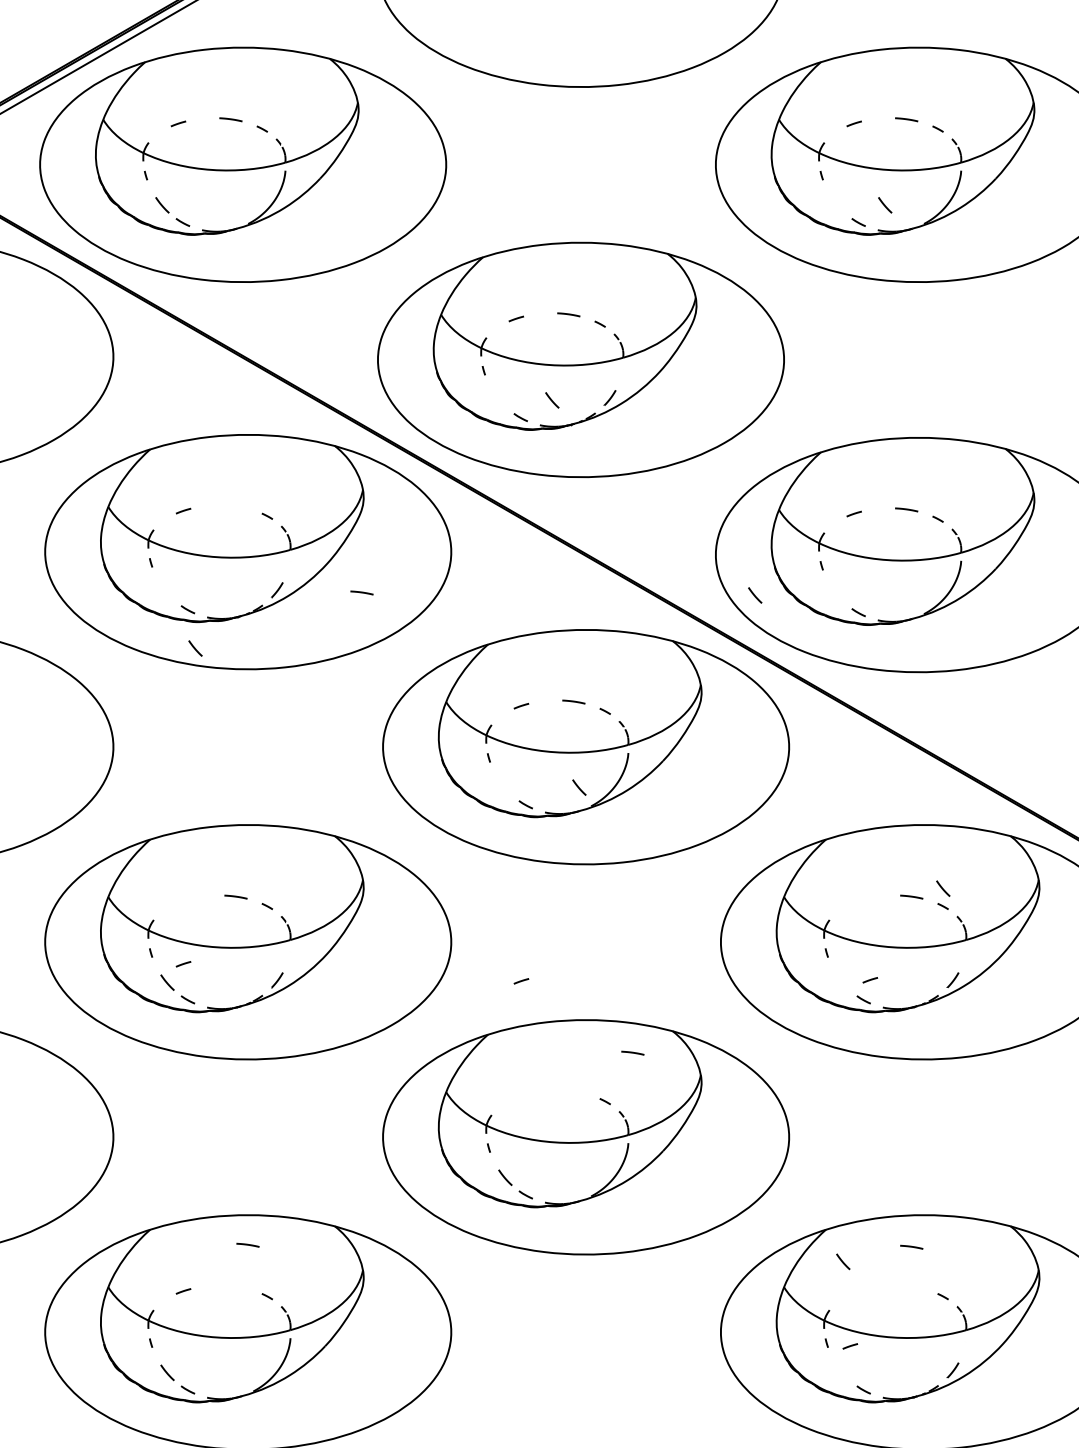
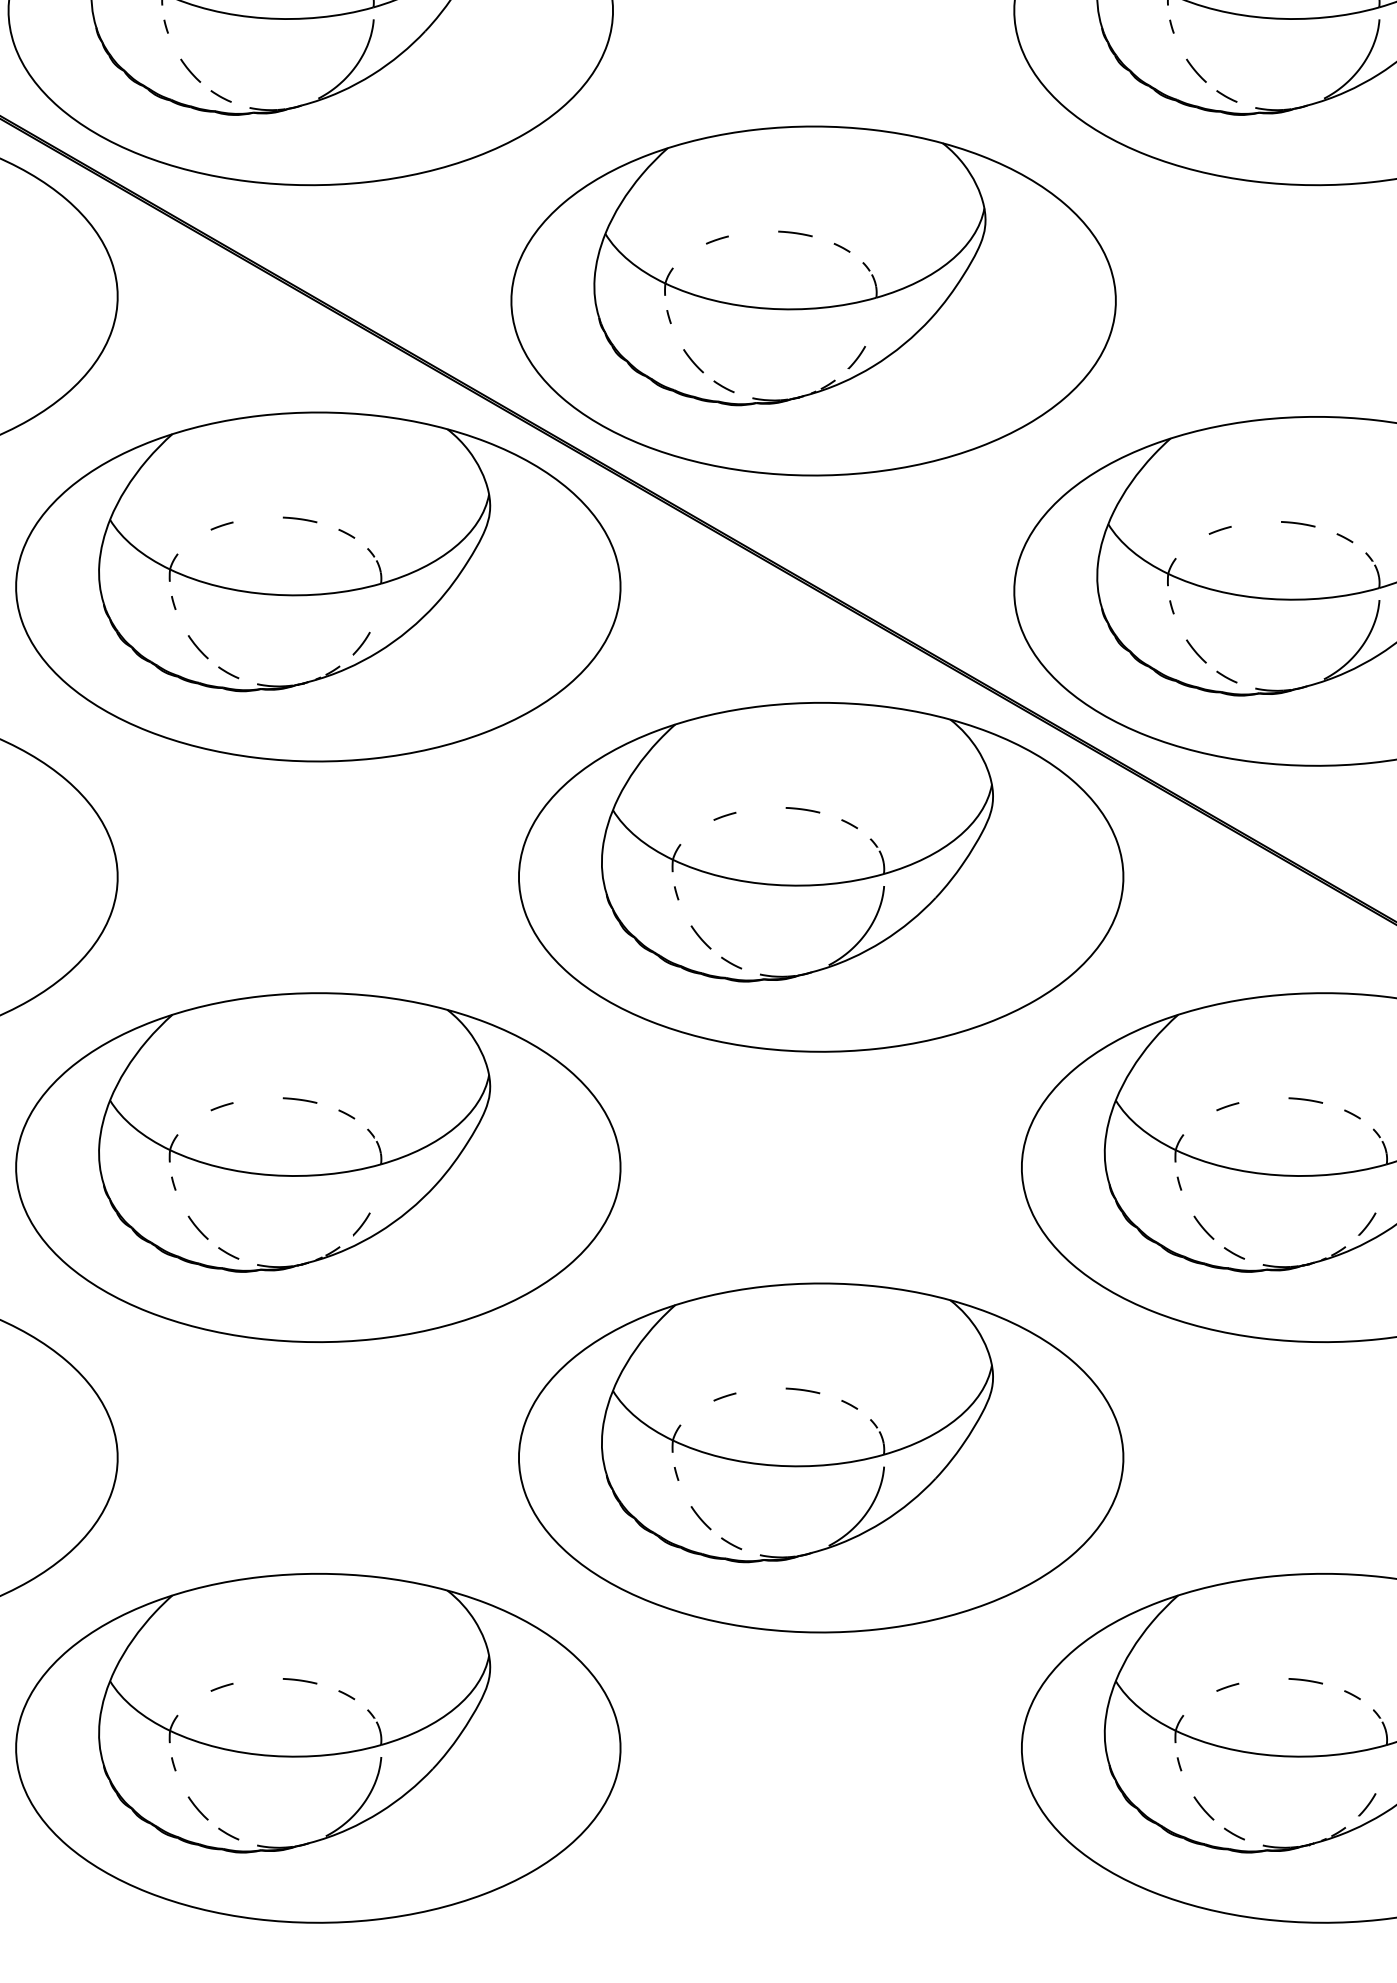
line: (885, 205) -> (1196, 71), moved
line: (552, 400) -> (693, 361), moved
line: (361, 592) -> (299, 519), moved
line: (755, 595) -> (1196, 651), moved
line: (195, 648) -> (198, 647), moved
line: (579, 787) -> (701, 937), moved
line: (943, 888) -> (1204, 1227), moved
line: (183, 964) -> (221, 1107), moved
line: (870, 980) -> (1228, 1107), moved
line: (521, 981) -> (725, 1397), moved
line: (632, 1052) -> (802, 1389), moved
line: (247, 1244) -> (299, 1680), moved
line: (911, 1246) -> (1305, 1680), moved
line: (843, 1261) -> (1204, 1807), moved
line: (850, 1346) -> (1228, 1687), moved

